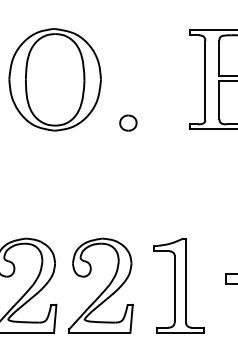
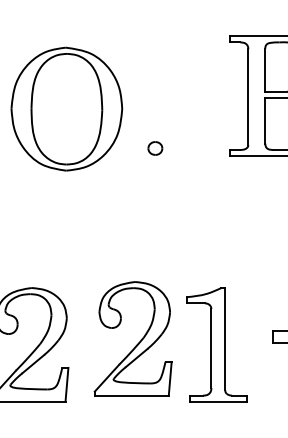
part: (54, 79) -> (66, 108), moved
part: (128, 123) -> (155, 148), size x0.7
part: (104, 289) -> (137, 343), moved

